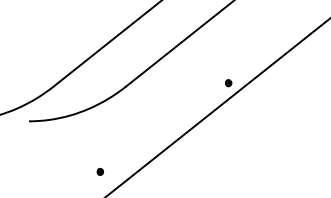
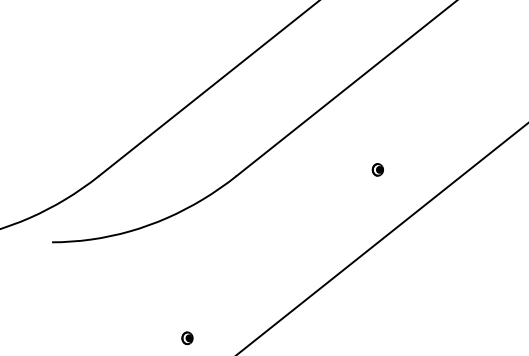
part: (228, 83) -> (377, 170), moved

